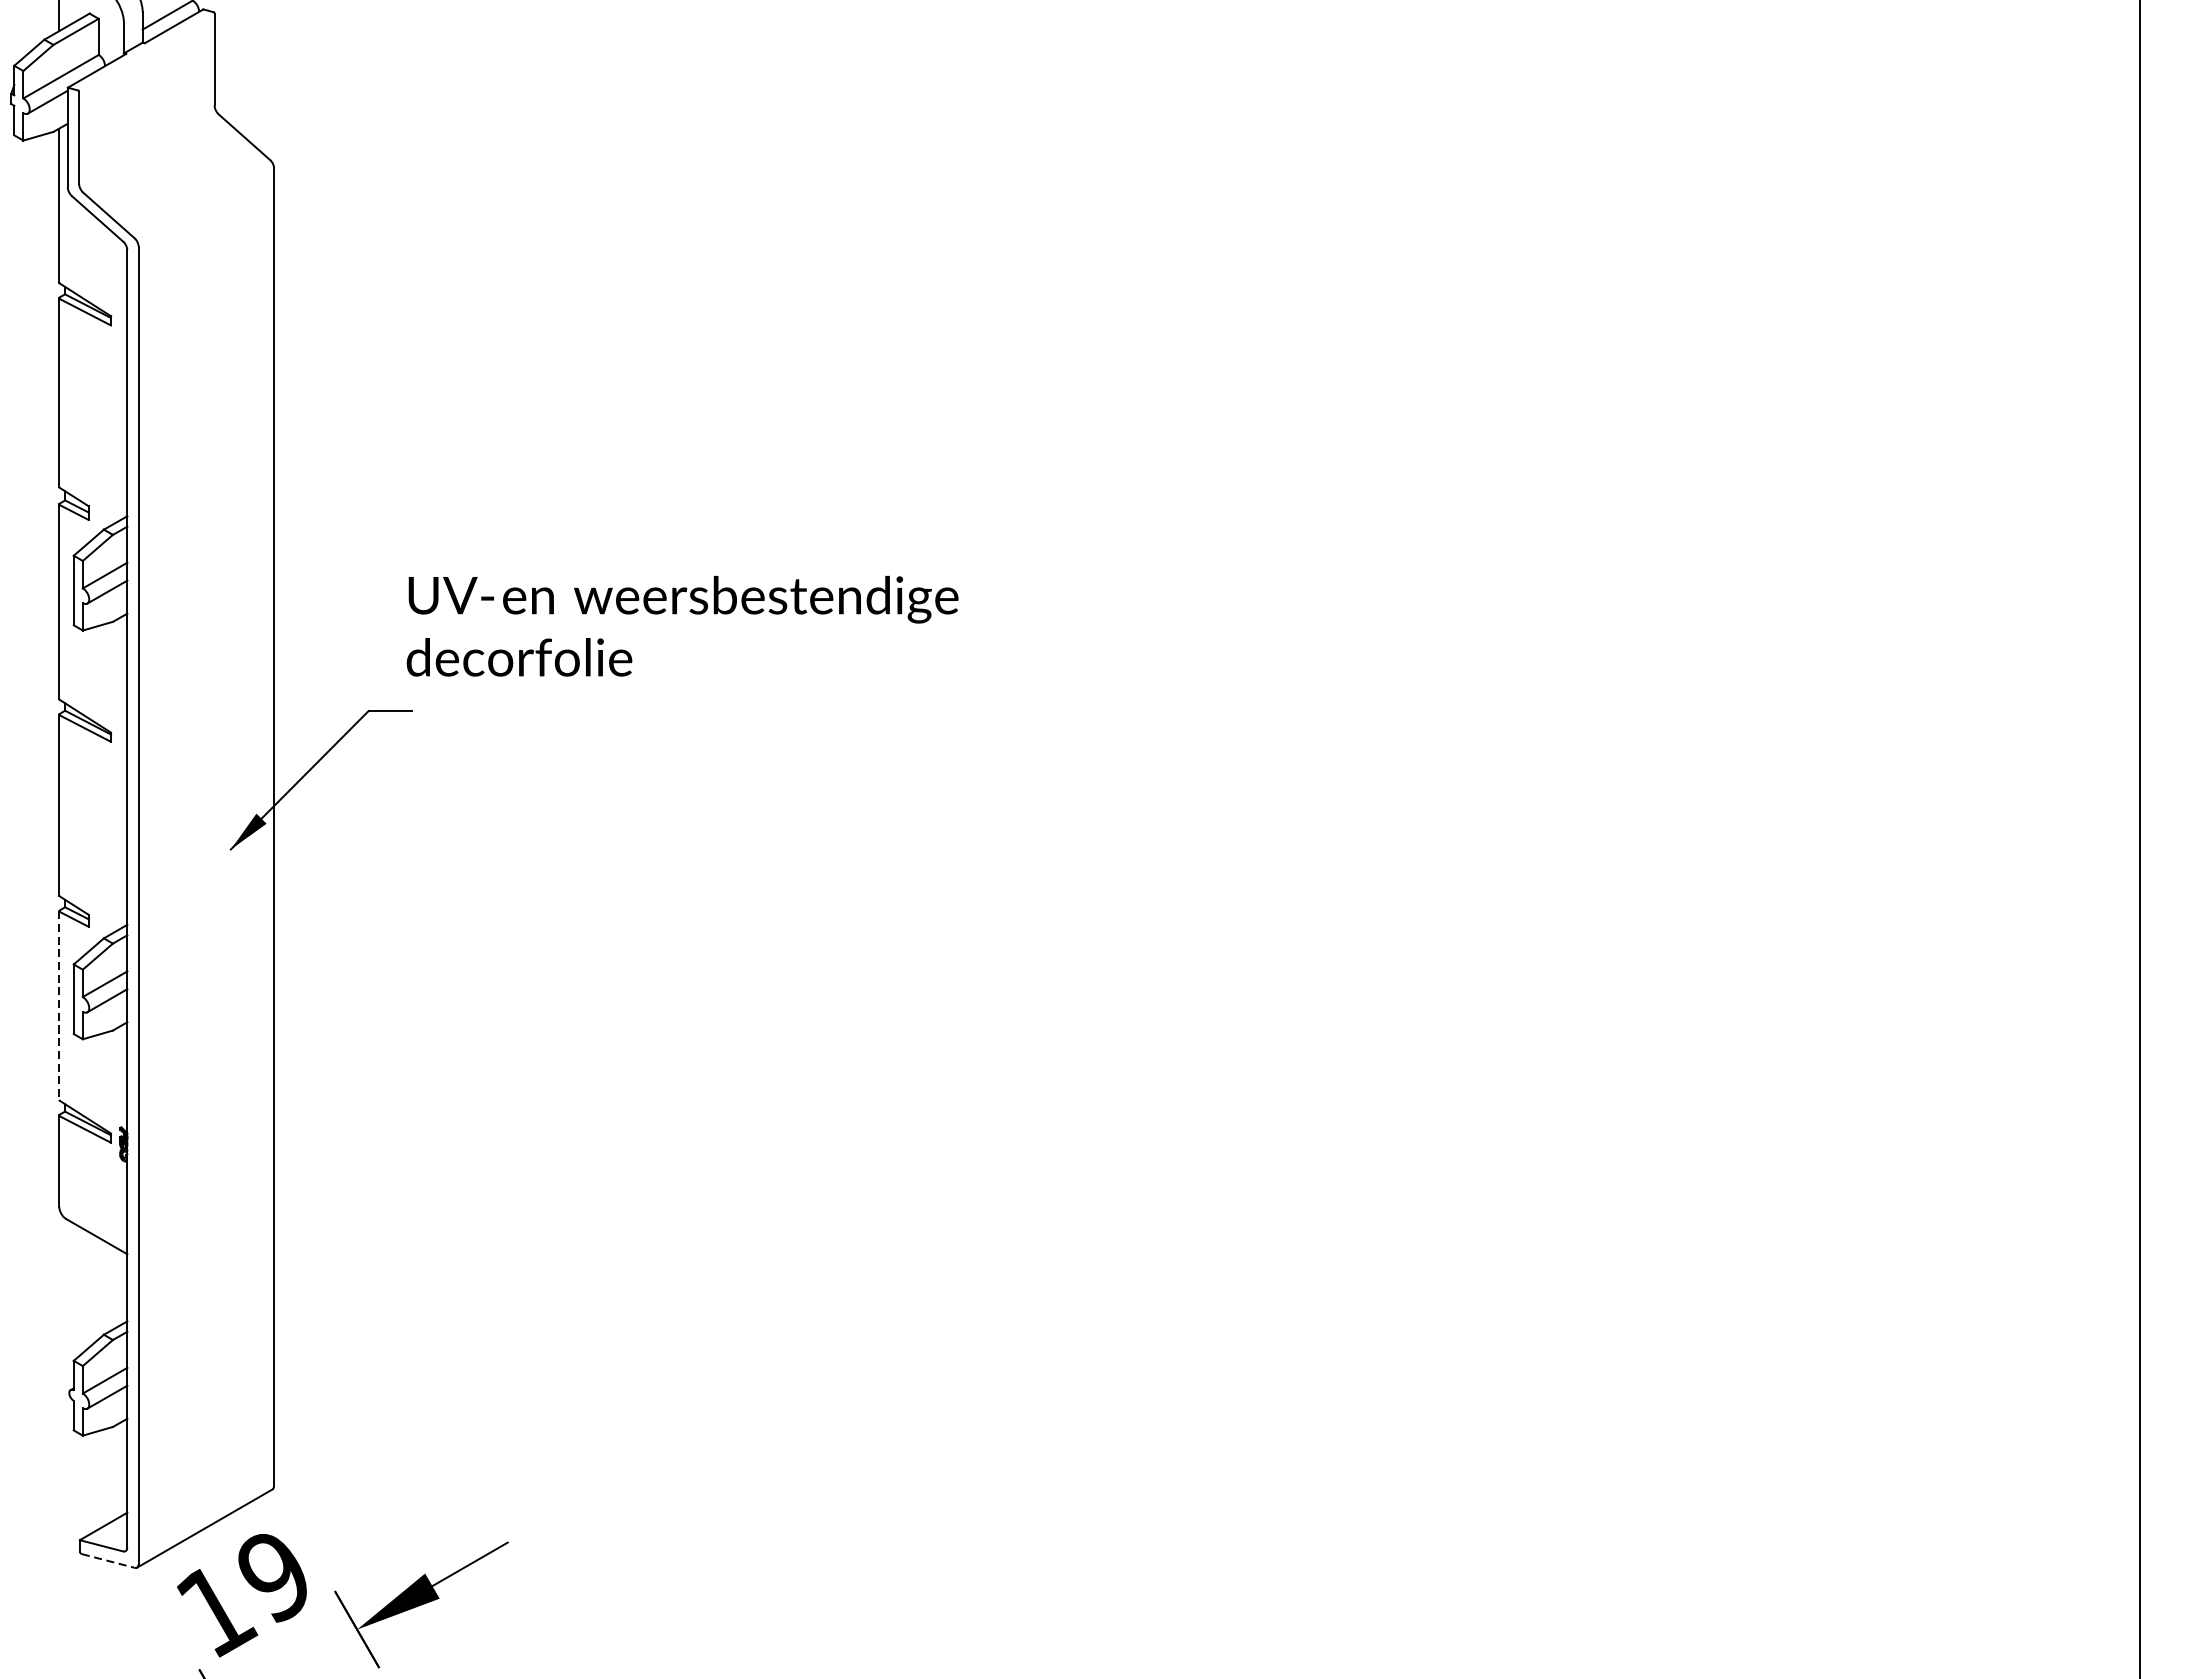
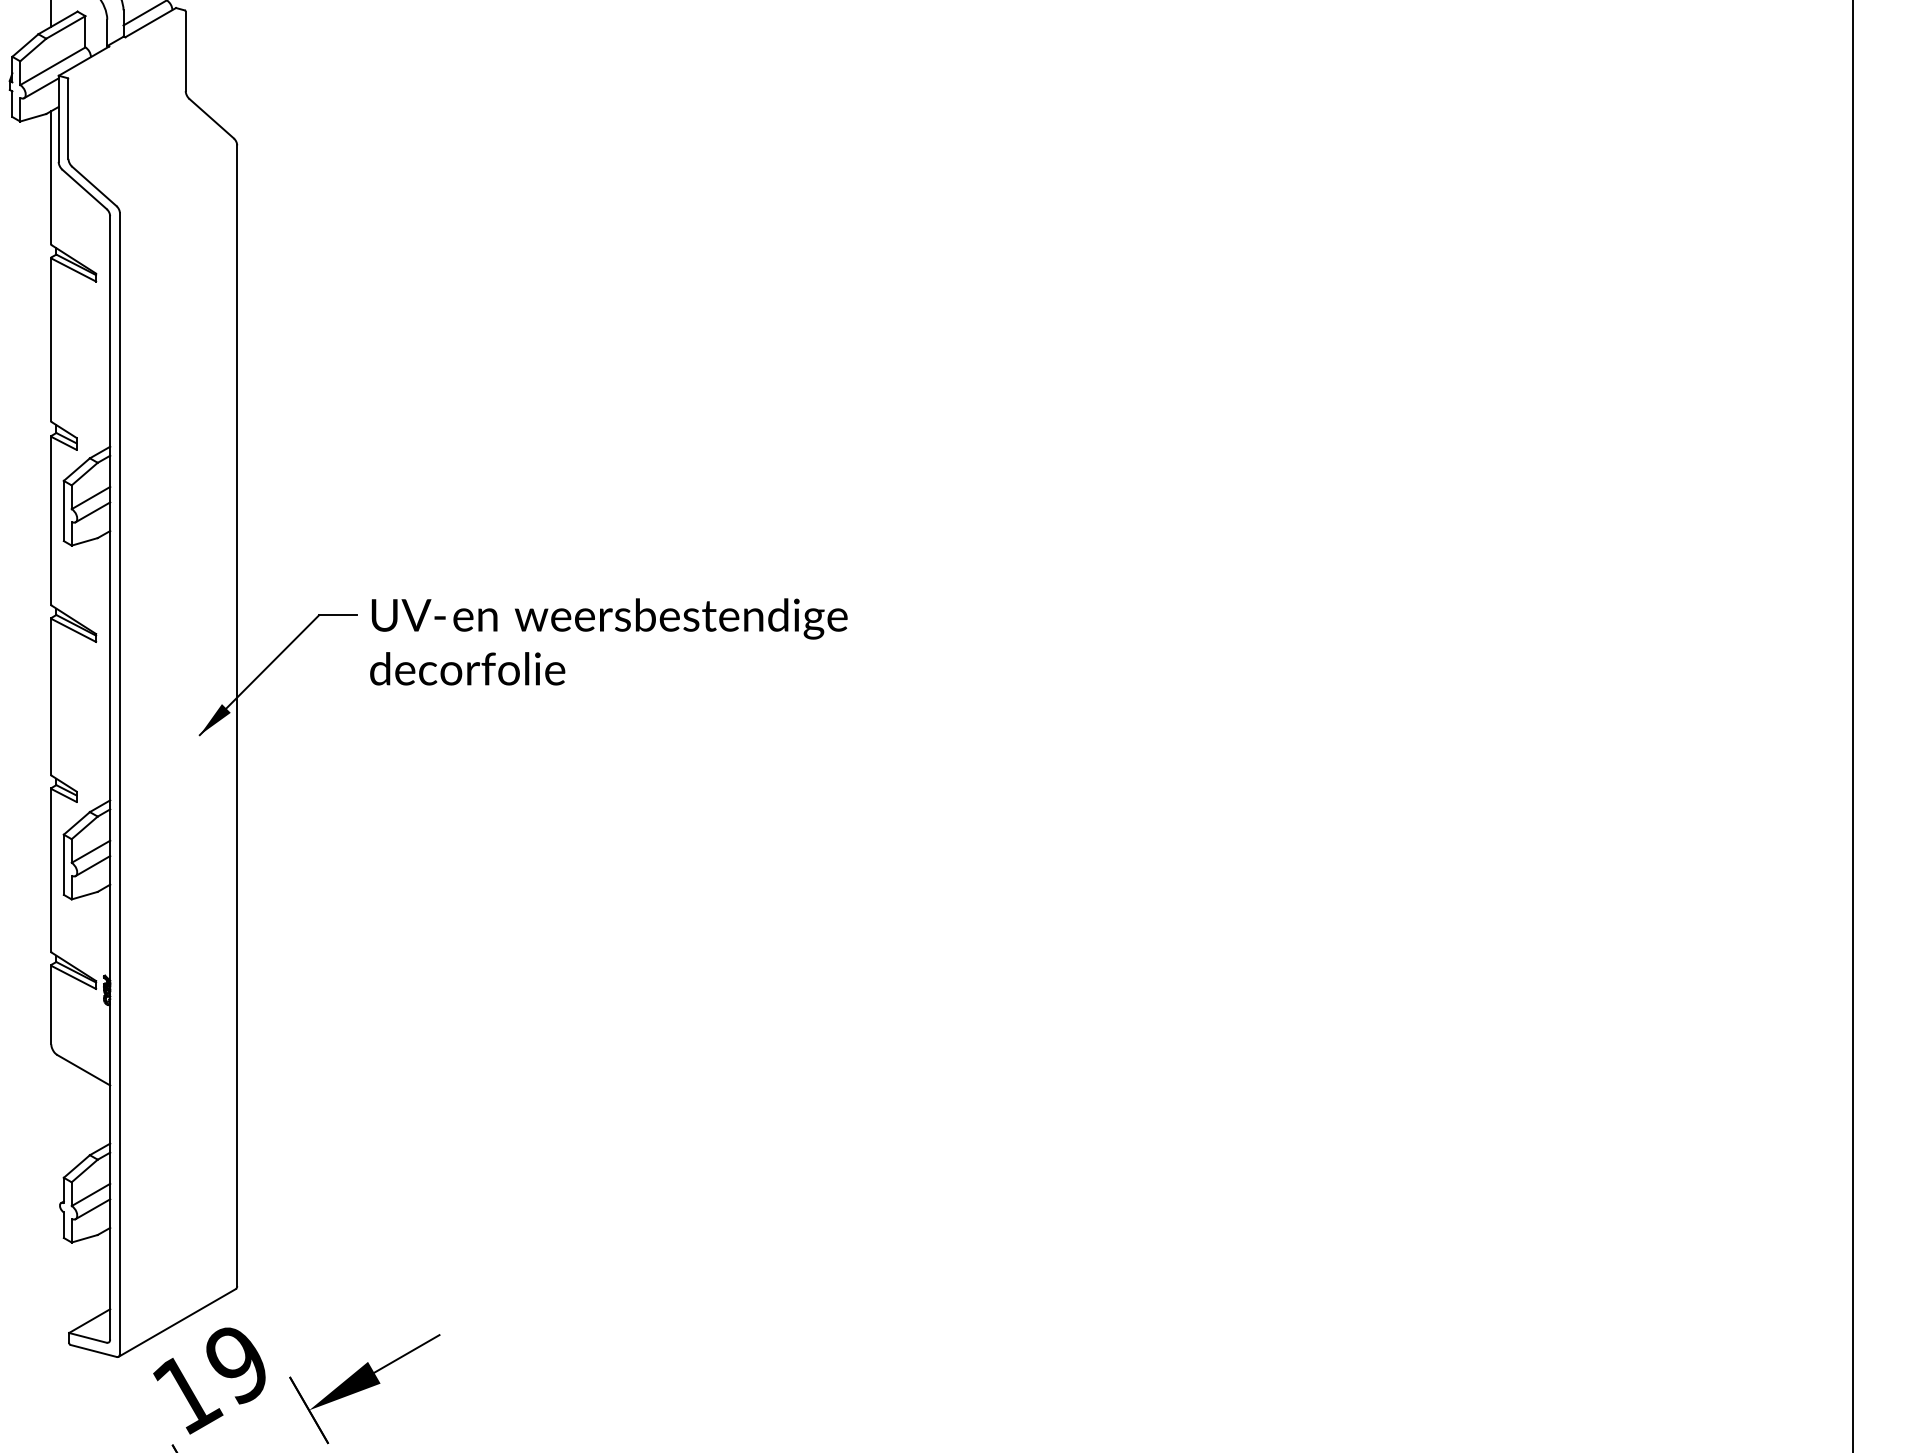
text: (682, 625) -> (608, 641), moved
line: (59, 1005) -> (51, 870), dashed -> solid
line: (108, 1560) -> (93, 1350), dashed -> solid

